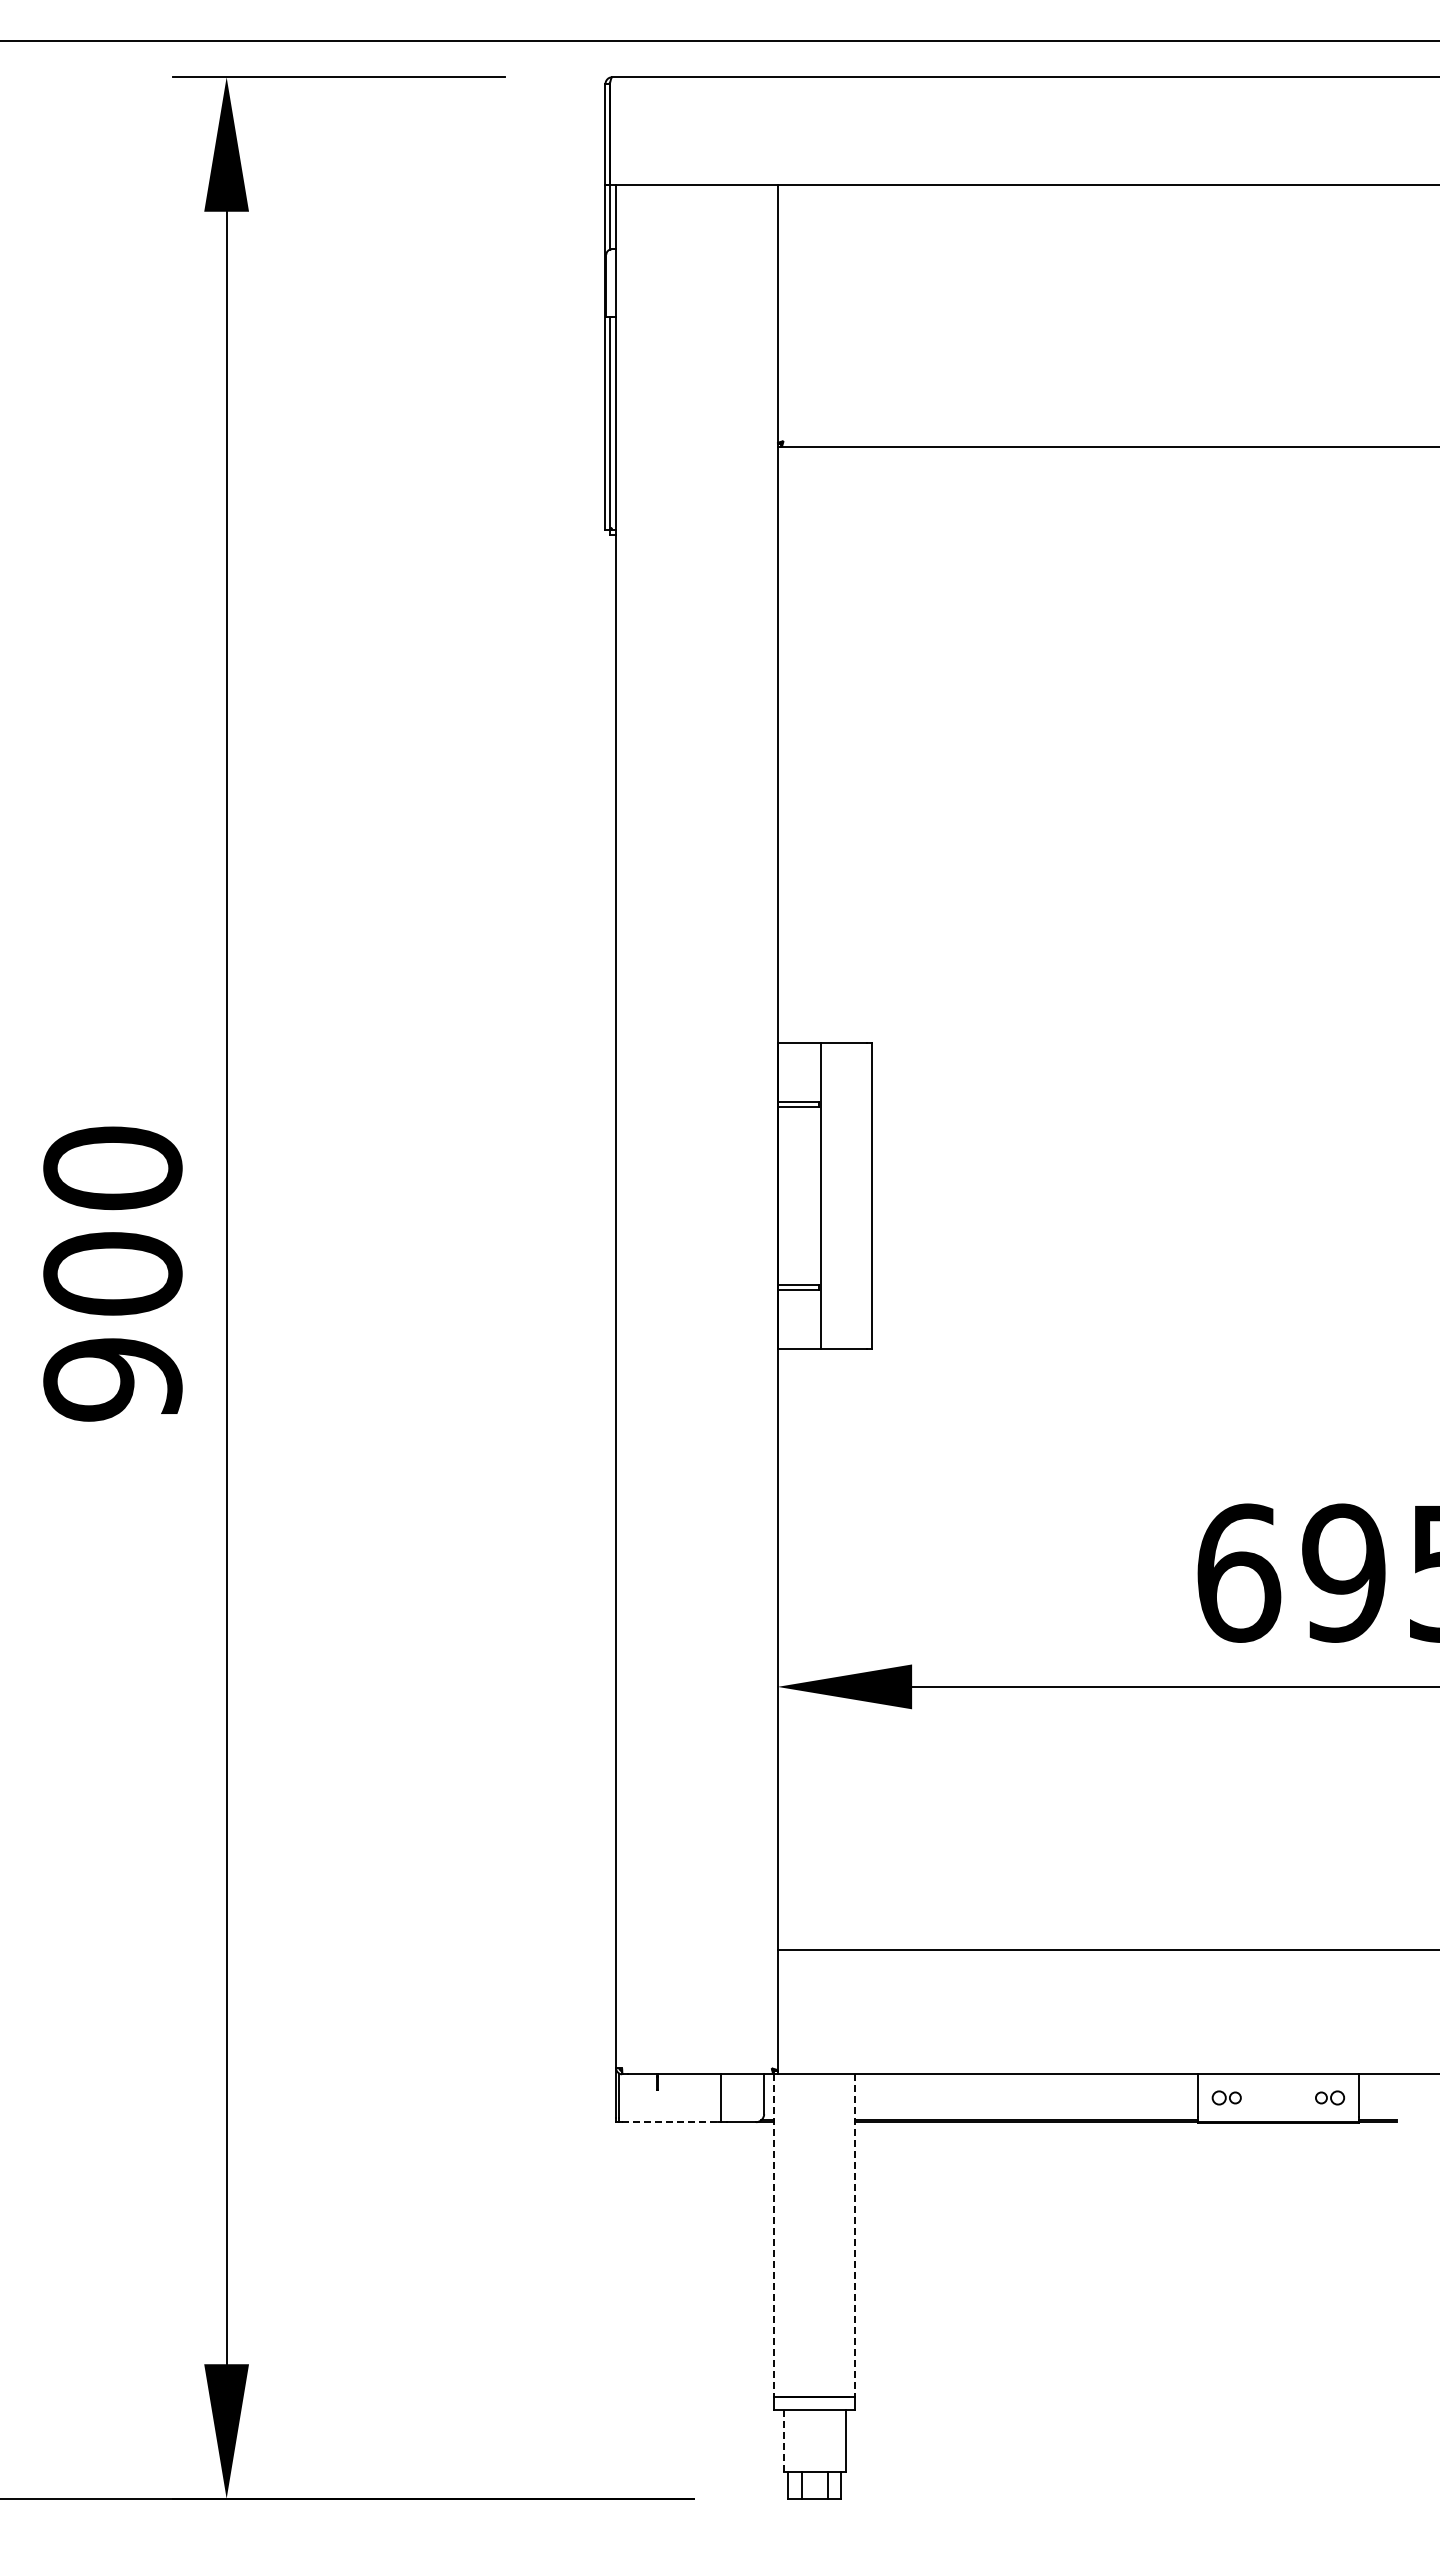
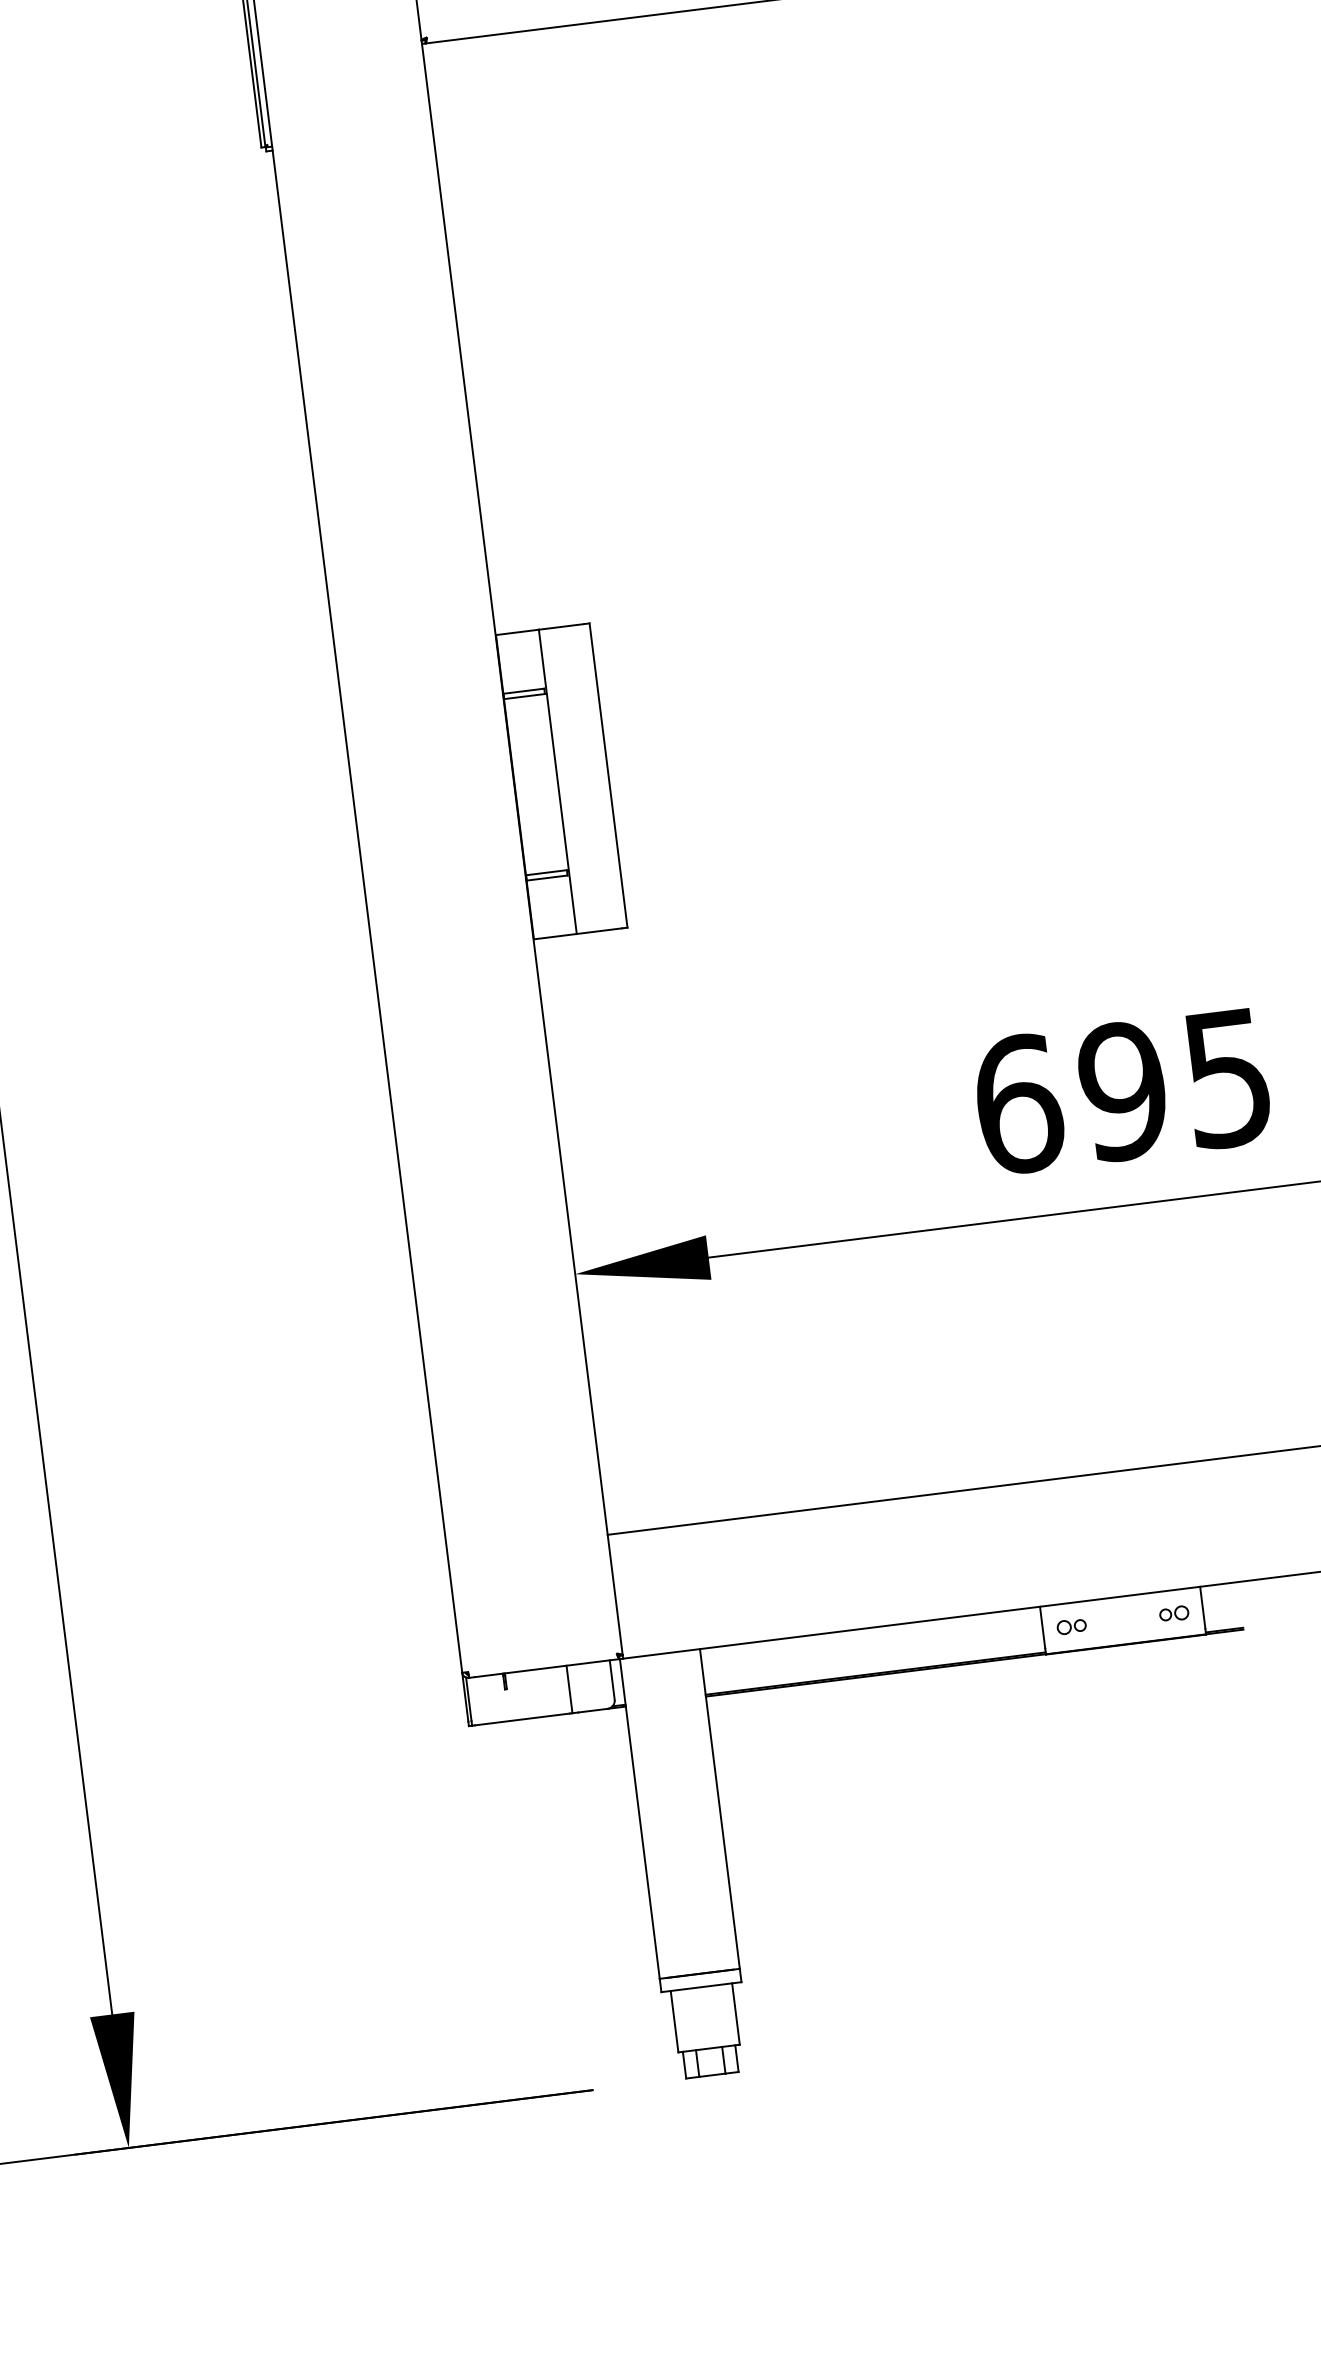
line: (670, 2122) -> (522, 1719), dashed -> solid
line: (774, 2235) -> (639, 1819), dashed -> solid
line: (855, 2235) -> (720, 1809), dashed -> solid
line: (783, 2440) -> (674, 2021), dashed -> solid

